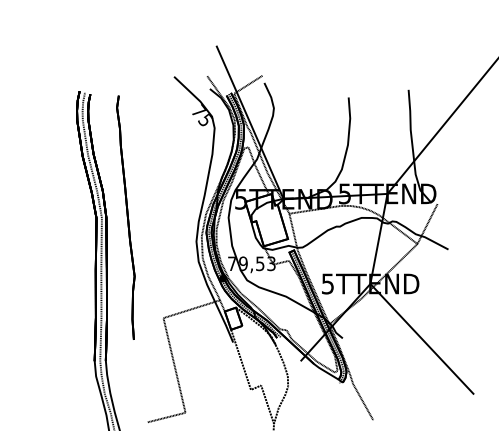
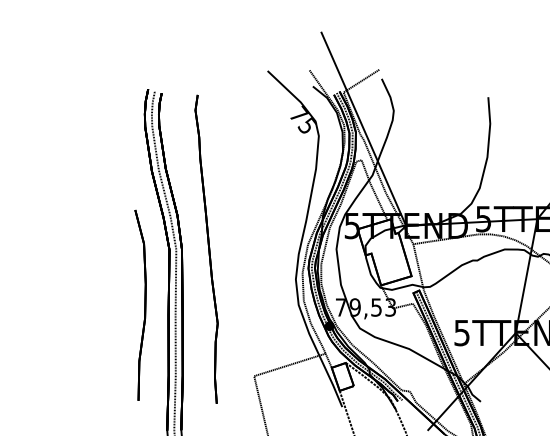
part: (73, 261) -> (140, 304), added

